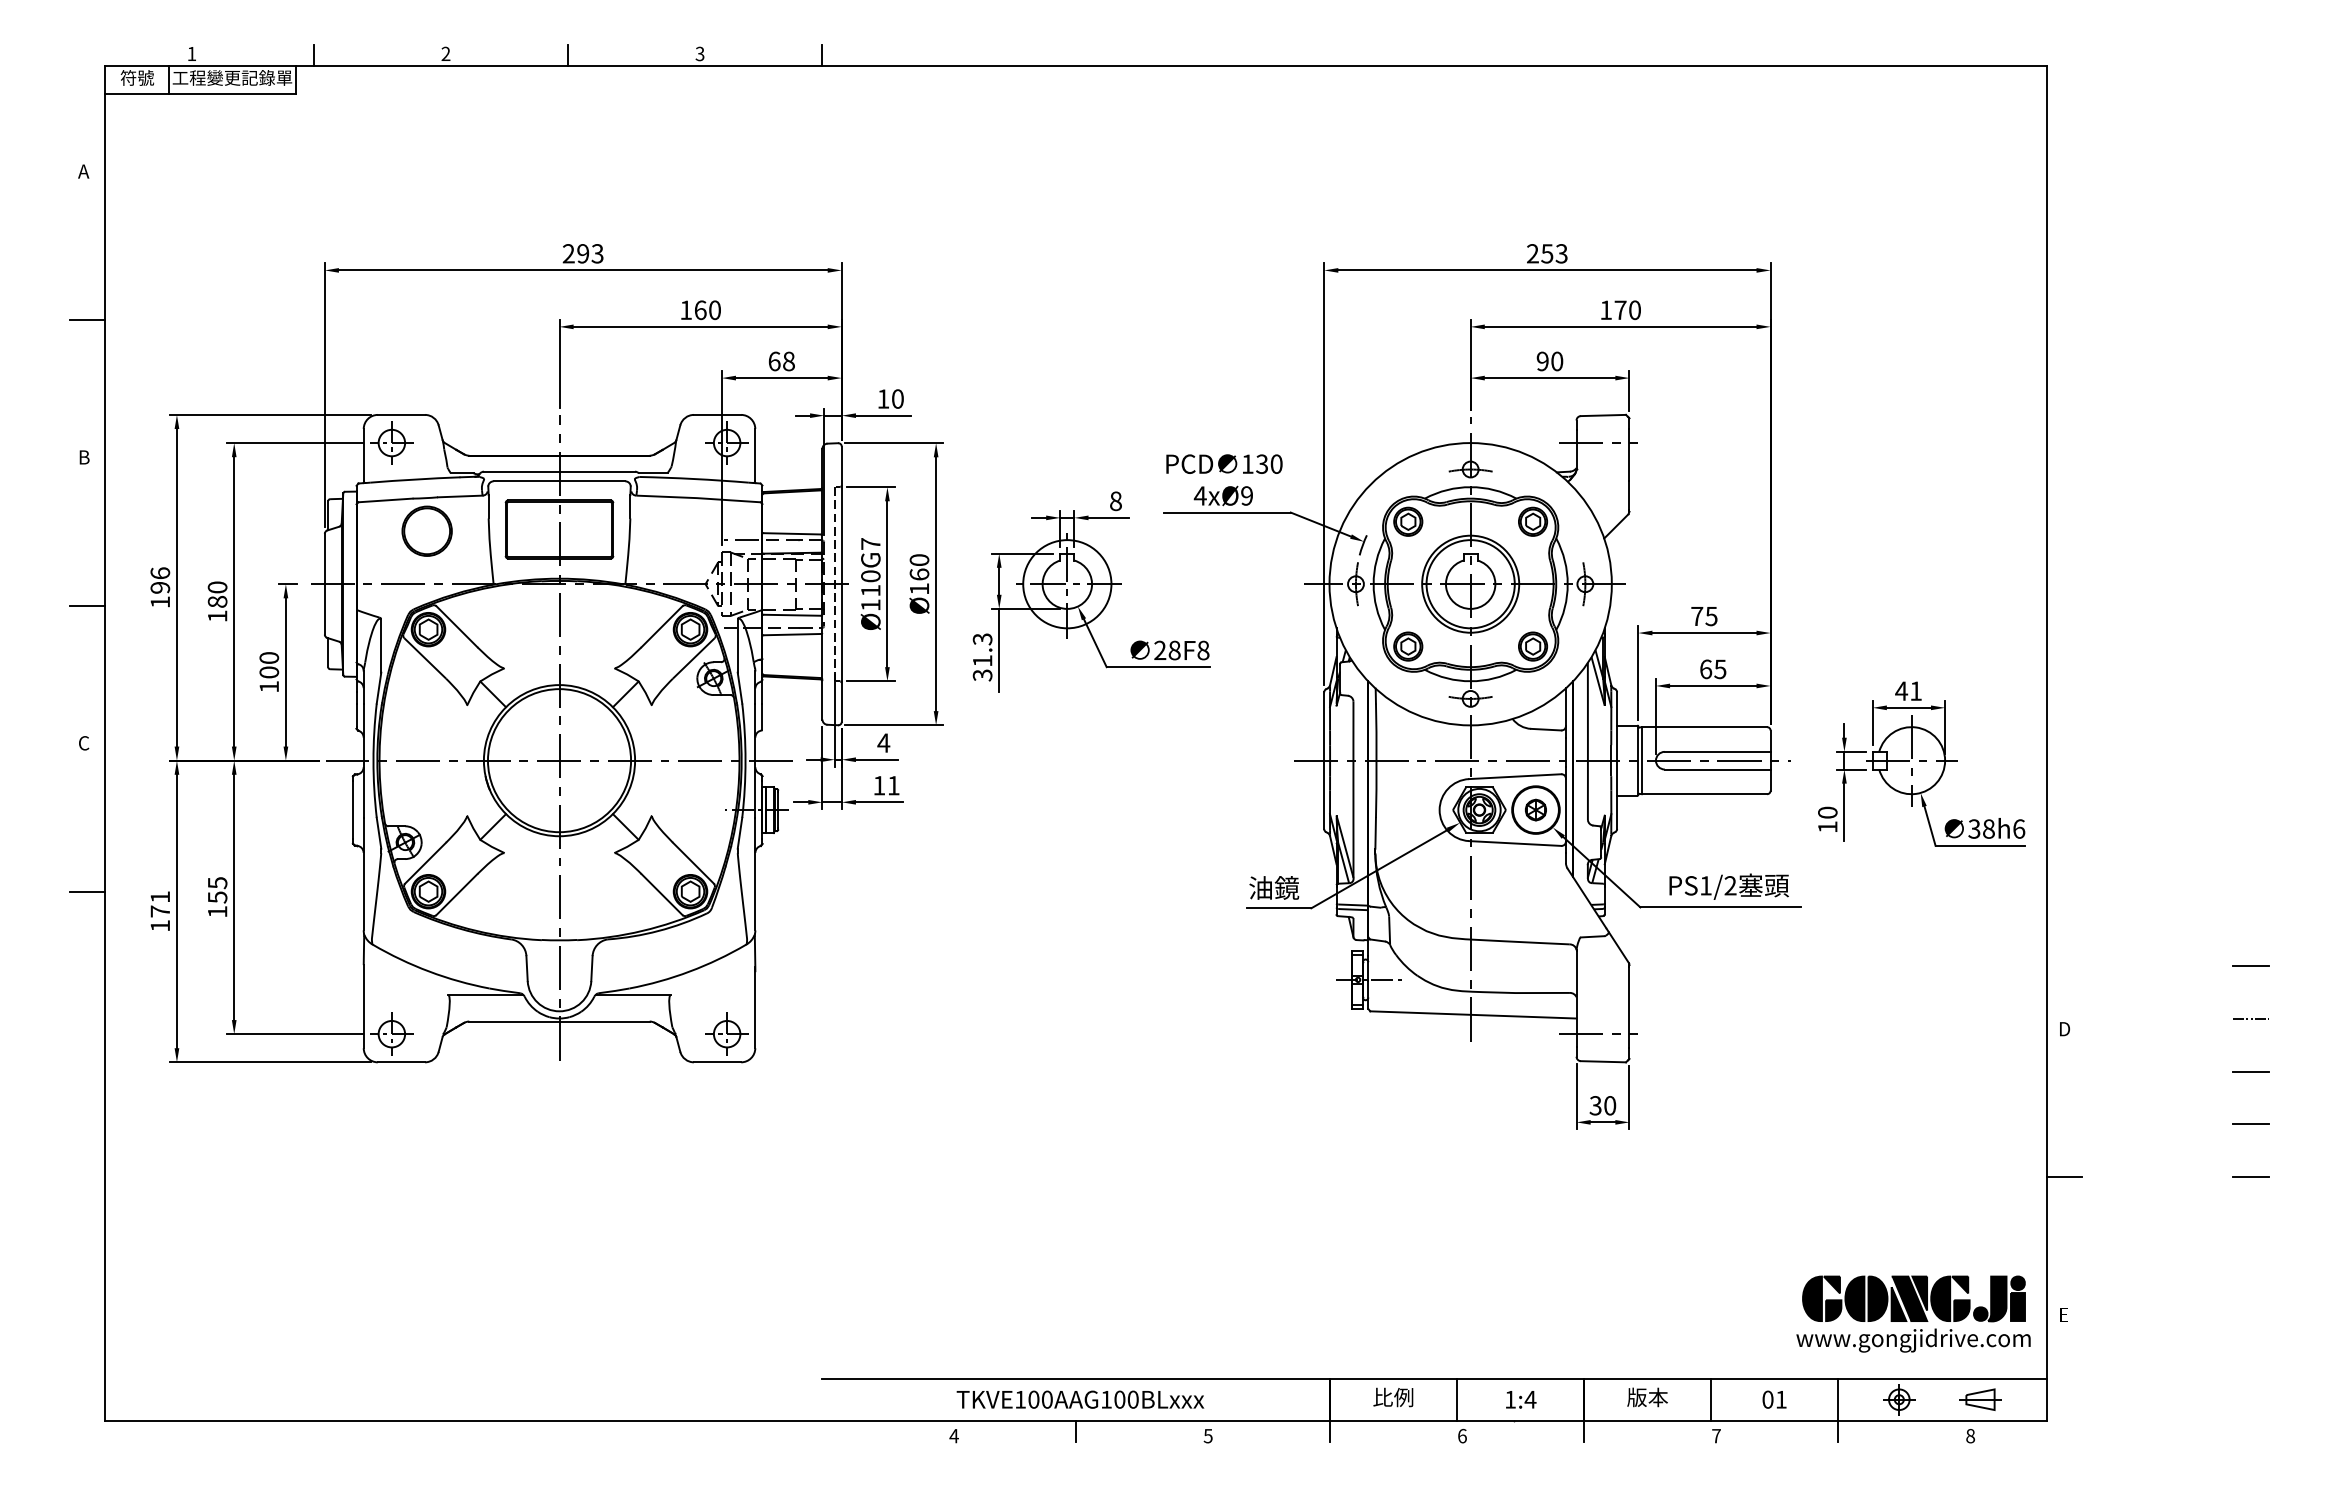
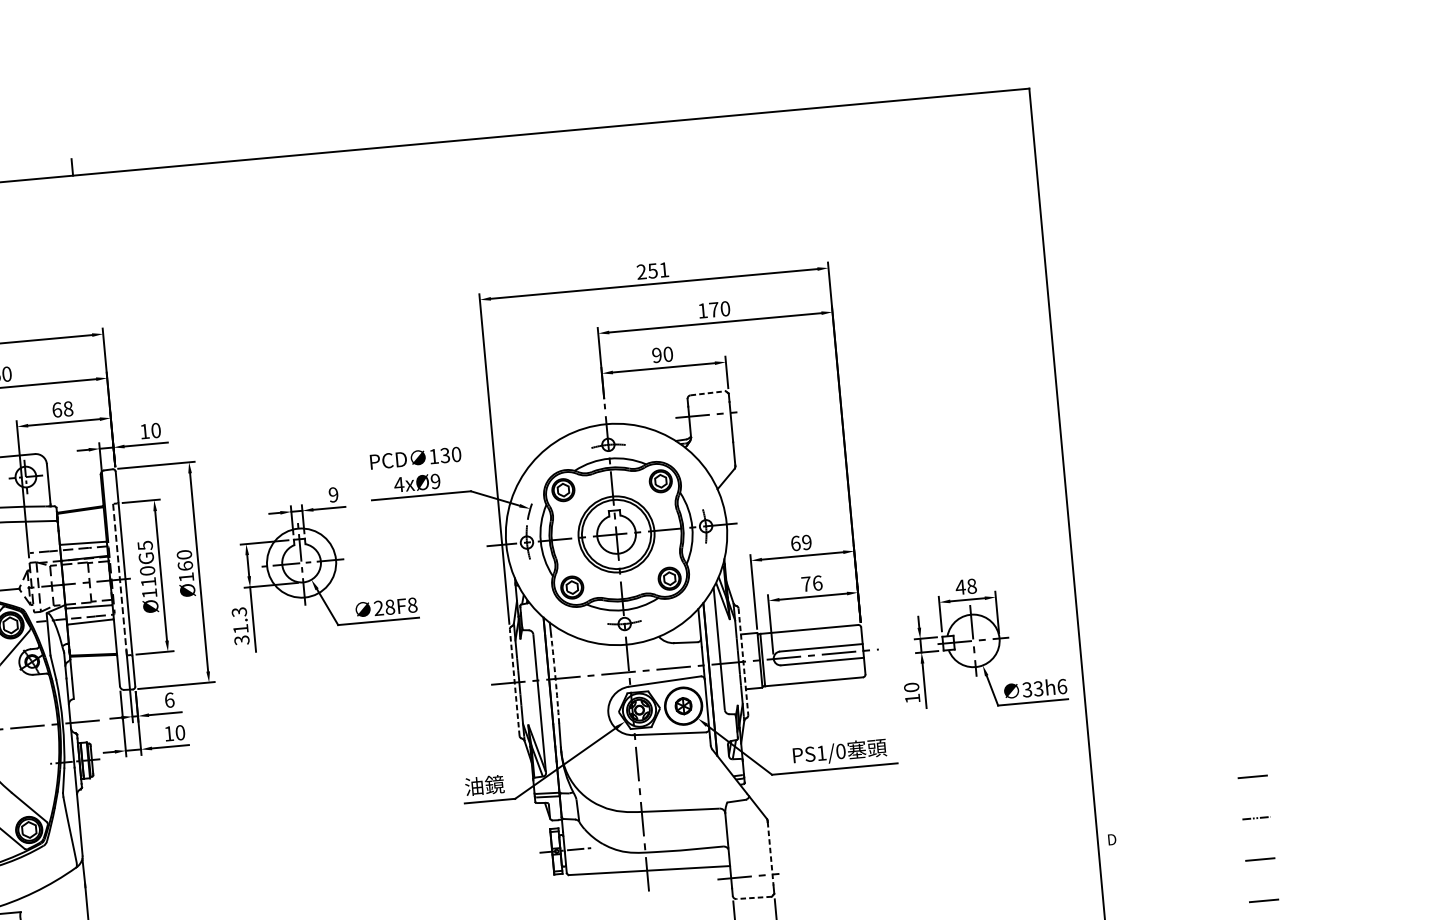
text: (1561, 253) -> (663, 269), 253 -> 251
line: (1603, 415) -> (708, 393), solid -> dashed
text: (1115, 501) -> (333, 495), 8 -> 9
text: (870, 544) -> (145, 546), Ø110G7 -> Ø110G5
text: (1704, 616) -> (801, 543), 75 -> 69
text: (1713, 669) -> (812, 583), 65 -> 76
text: (1916, 690) -> (972, 585), 41 -> 48
text: (883, 742) -> (169, 699), 4 -> 6
line: (1324, 760) -> (514, 682), solid -> dashed
arc: (1376, 760) -> (555, 678), solid -> dashed
line: (1617, 761) -> (743, 662), solid -> dashed
text: (893, 785) -> (180, 732), 11 -> 10
text: (1988, 828) -> (1038, 688), 38h6 -> 33h6
text: (1730, 885) -> (840, 751), PS1/2 -> PS1/0
line: (1629, 1007) -> (770, 853), solid -> dashed
line: (1603, 1061) -> (754, 897), solid -> dashed

